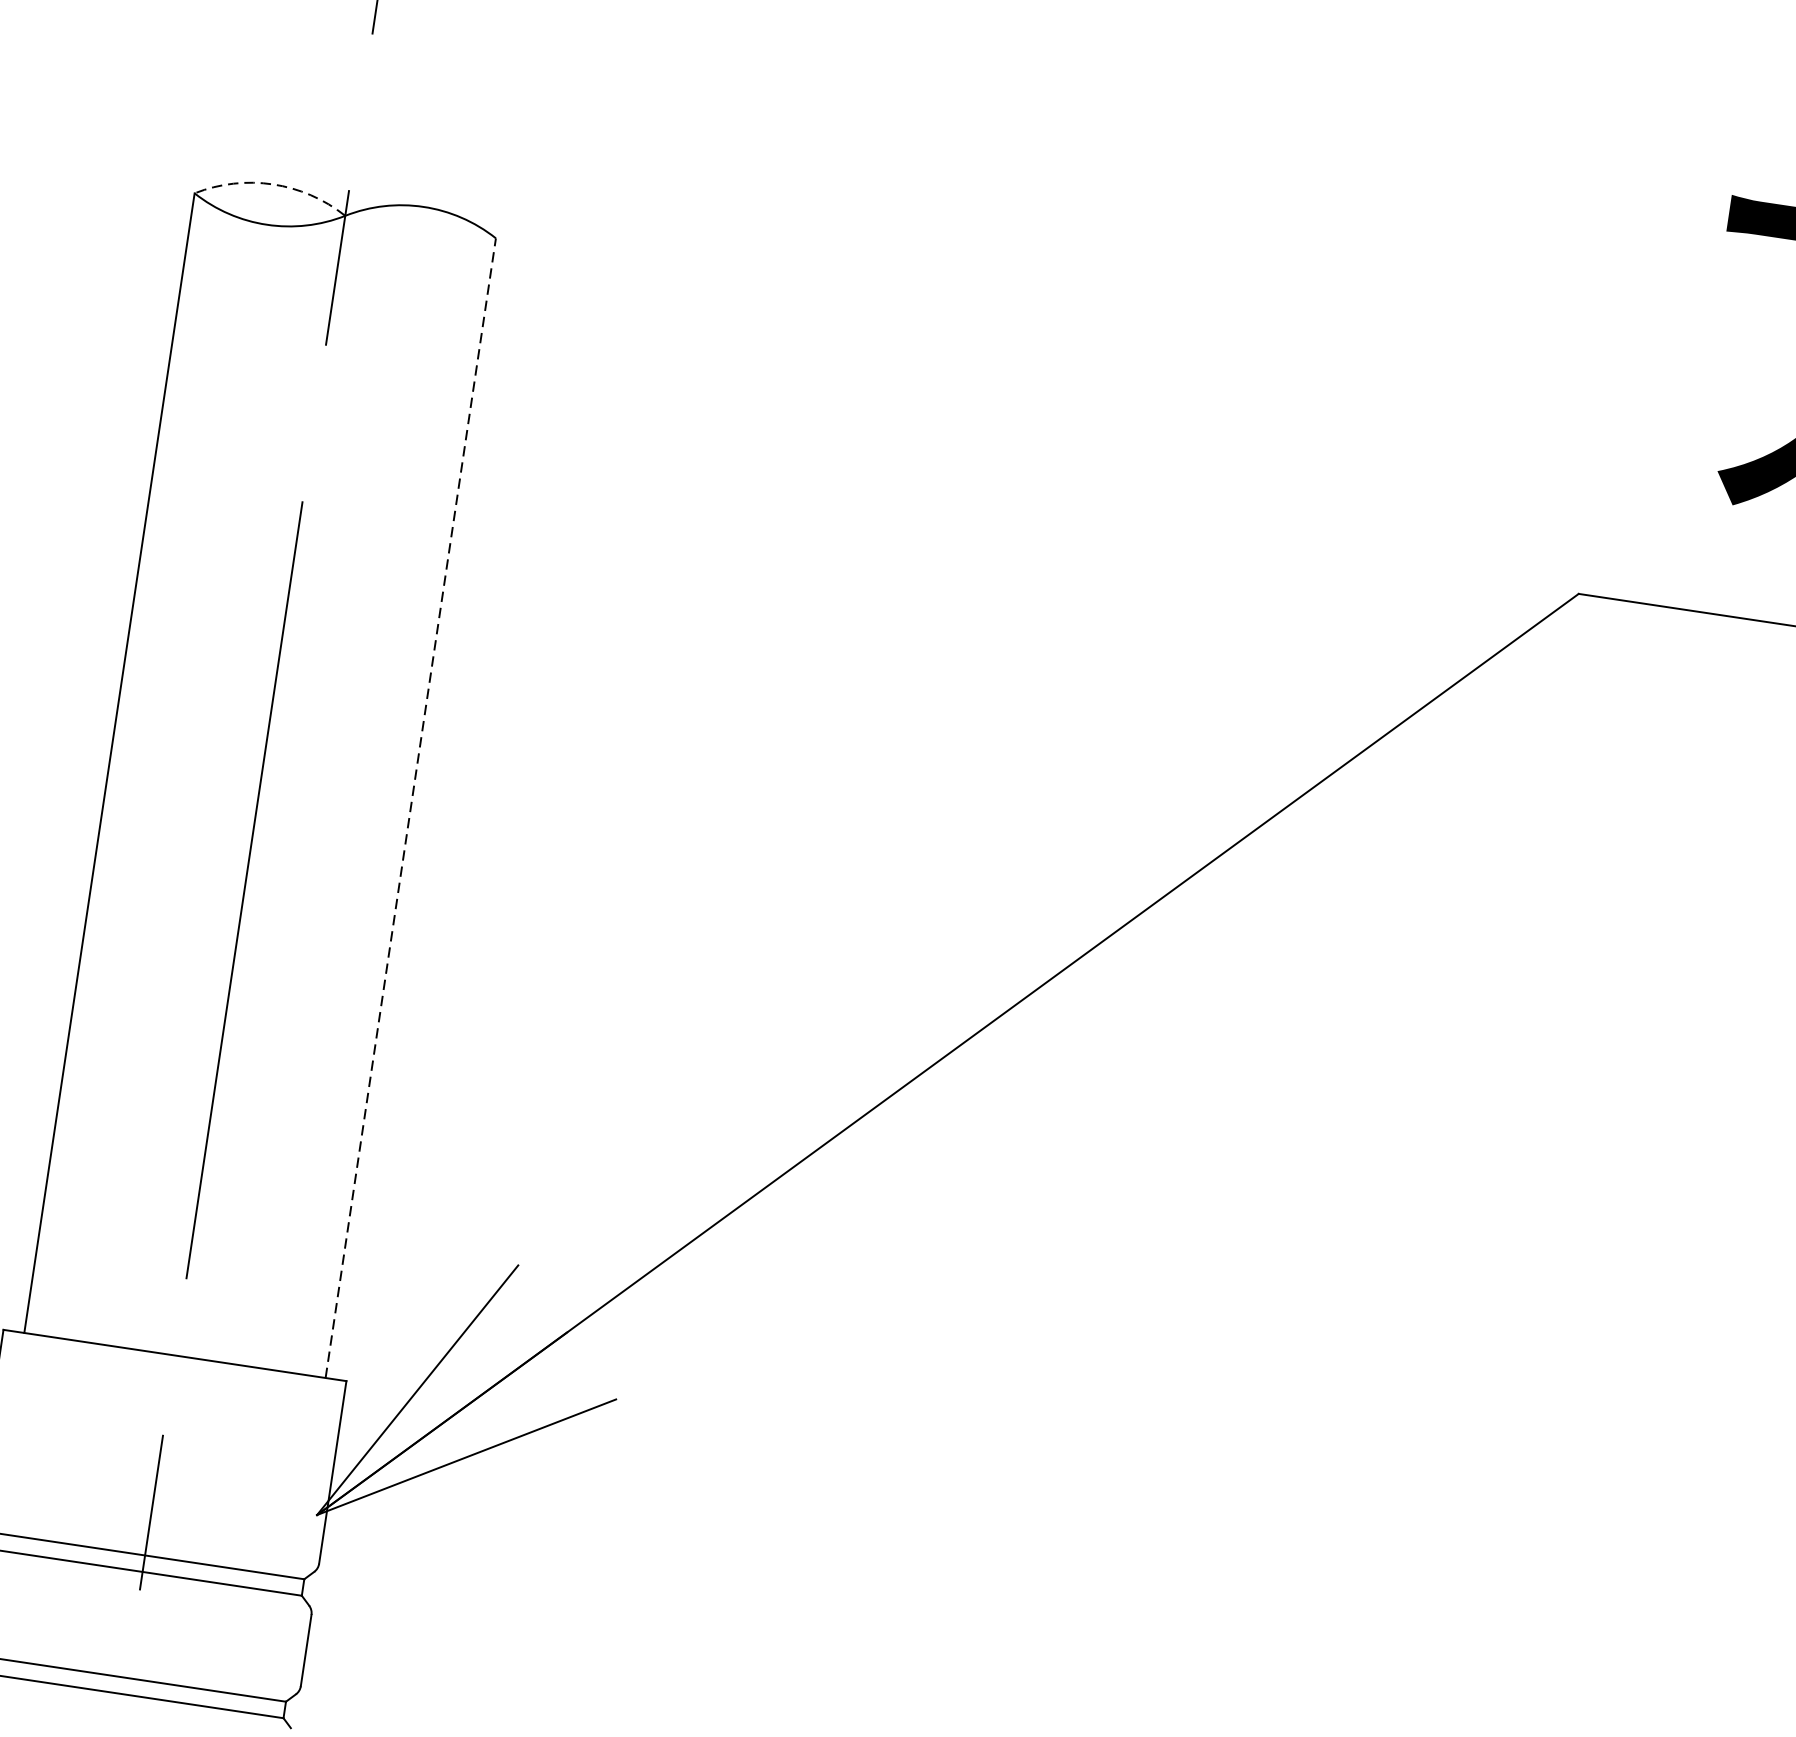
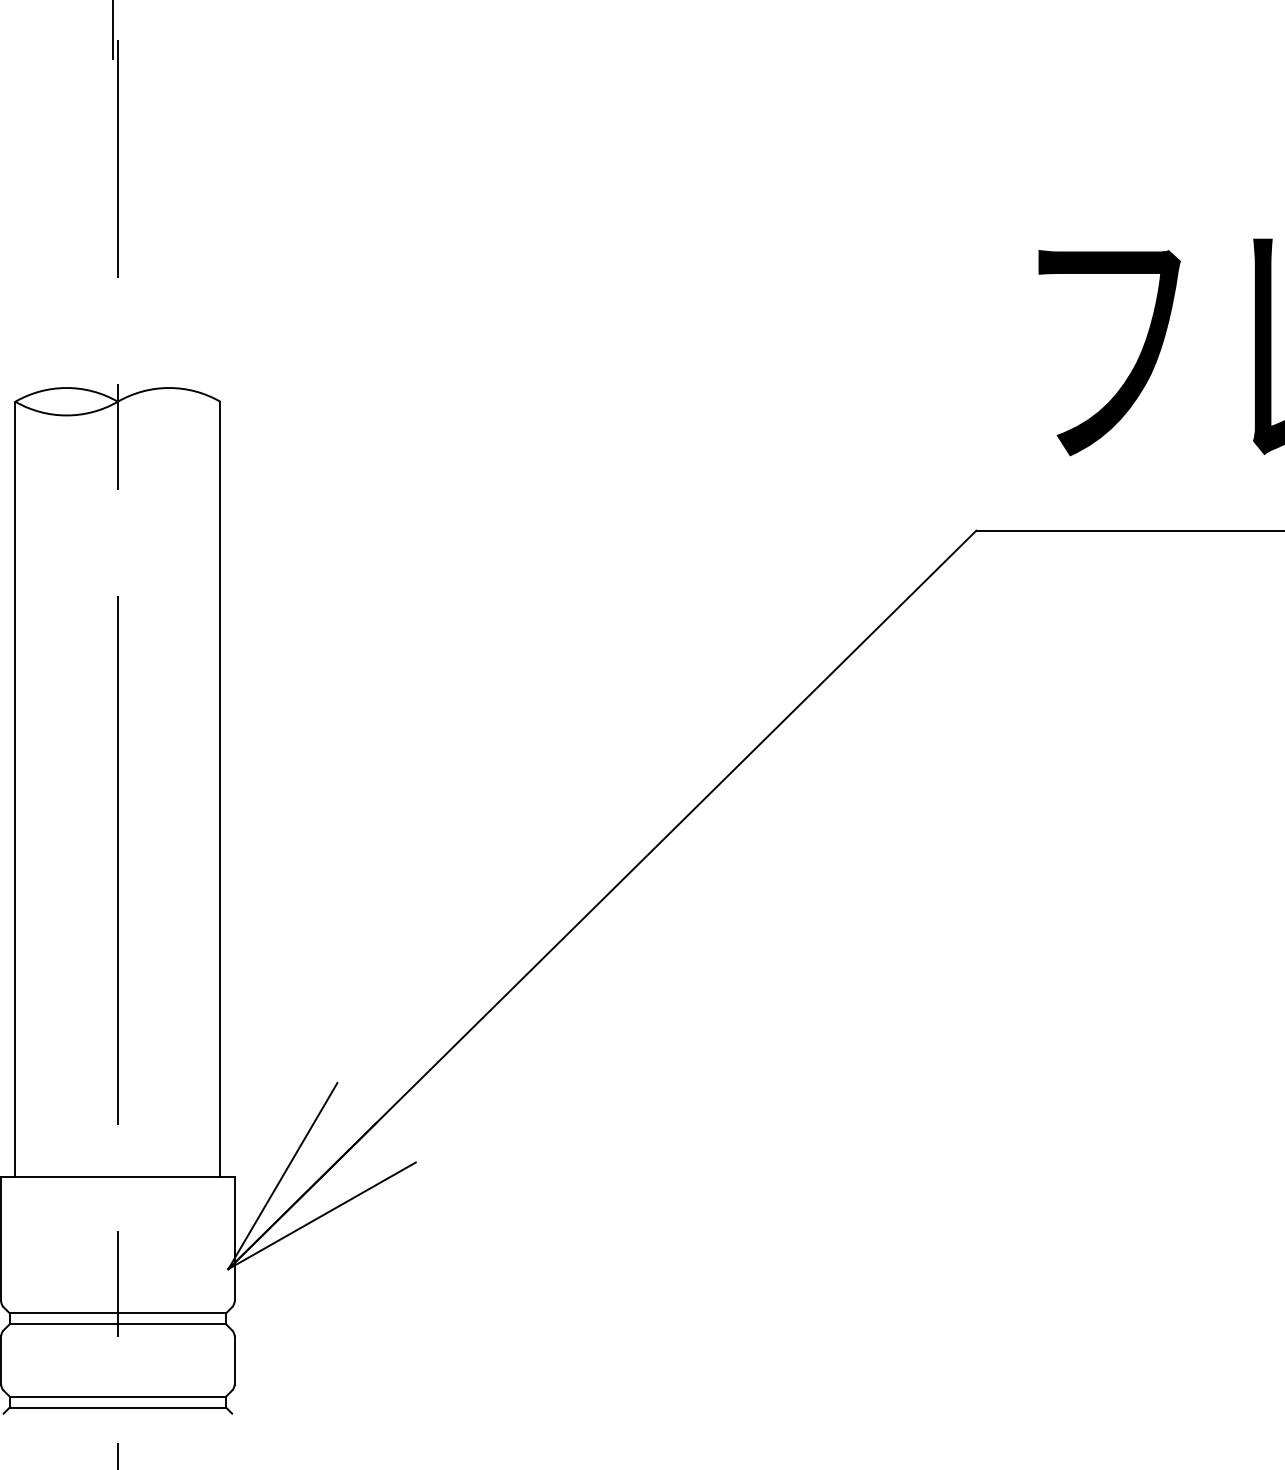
arc: (272, 185) -> (66, 388), dashed -> solid
line: (410, 808) -> (220, 789), dashed -> solid

